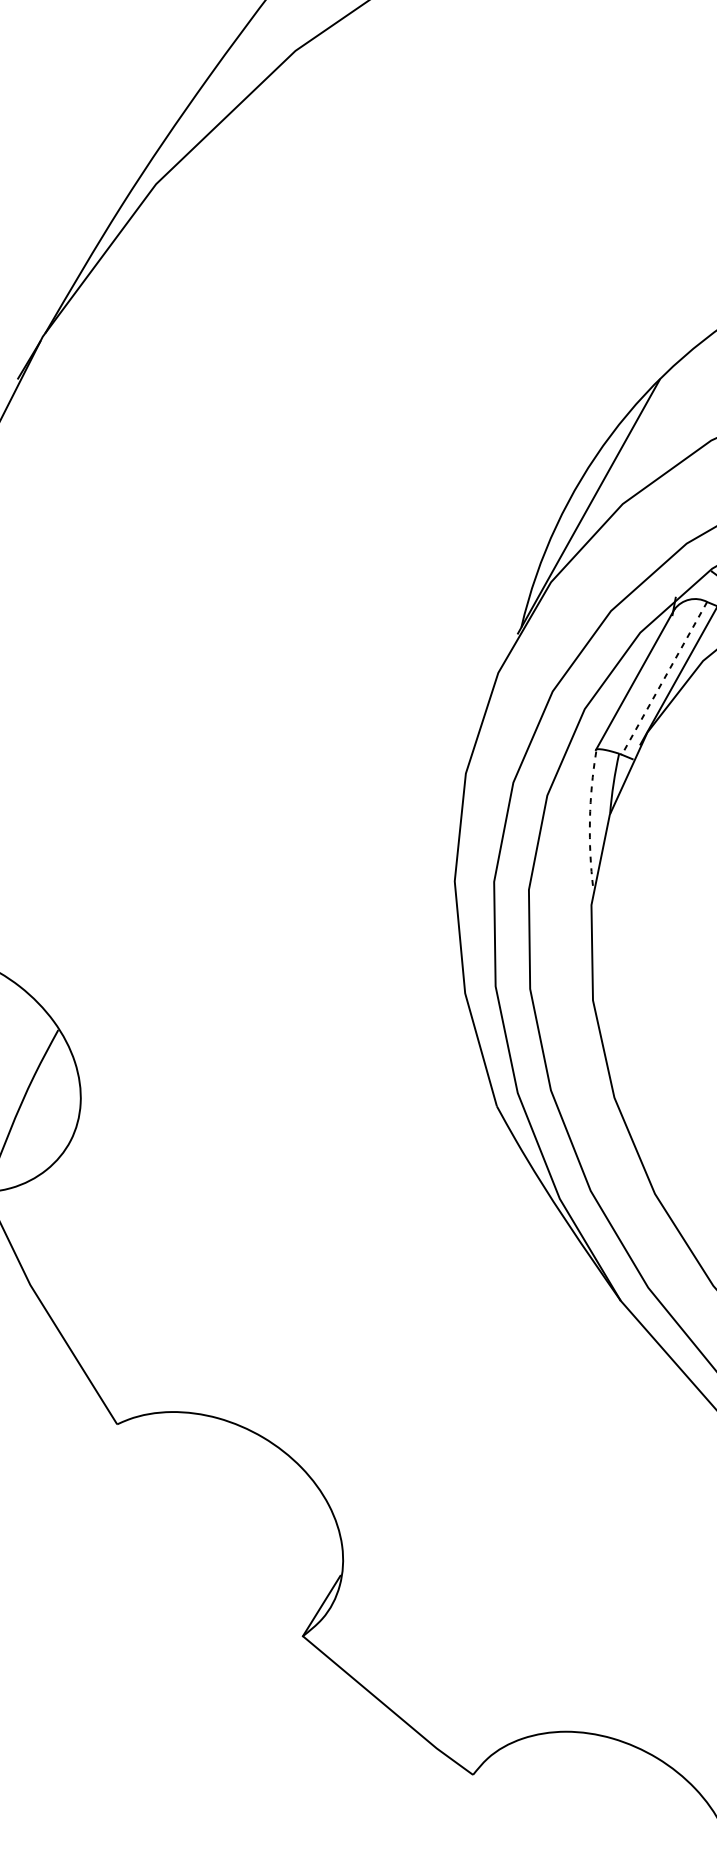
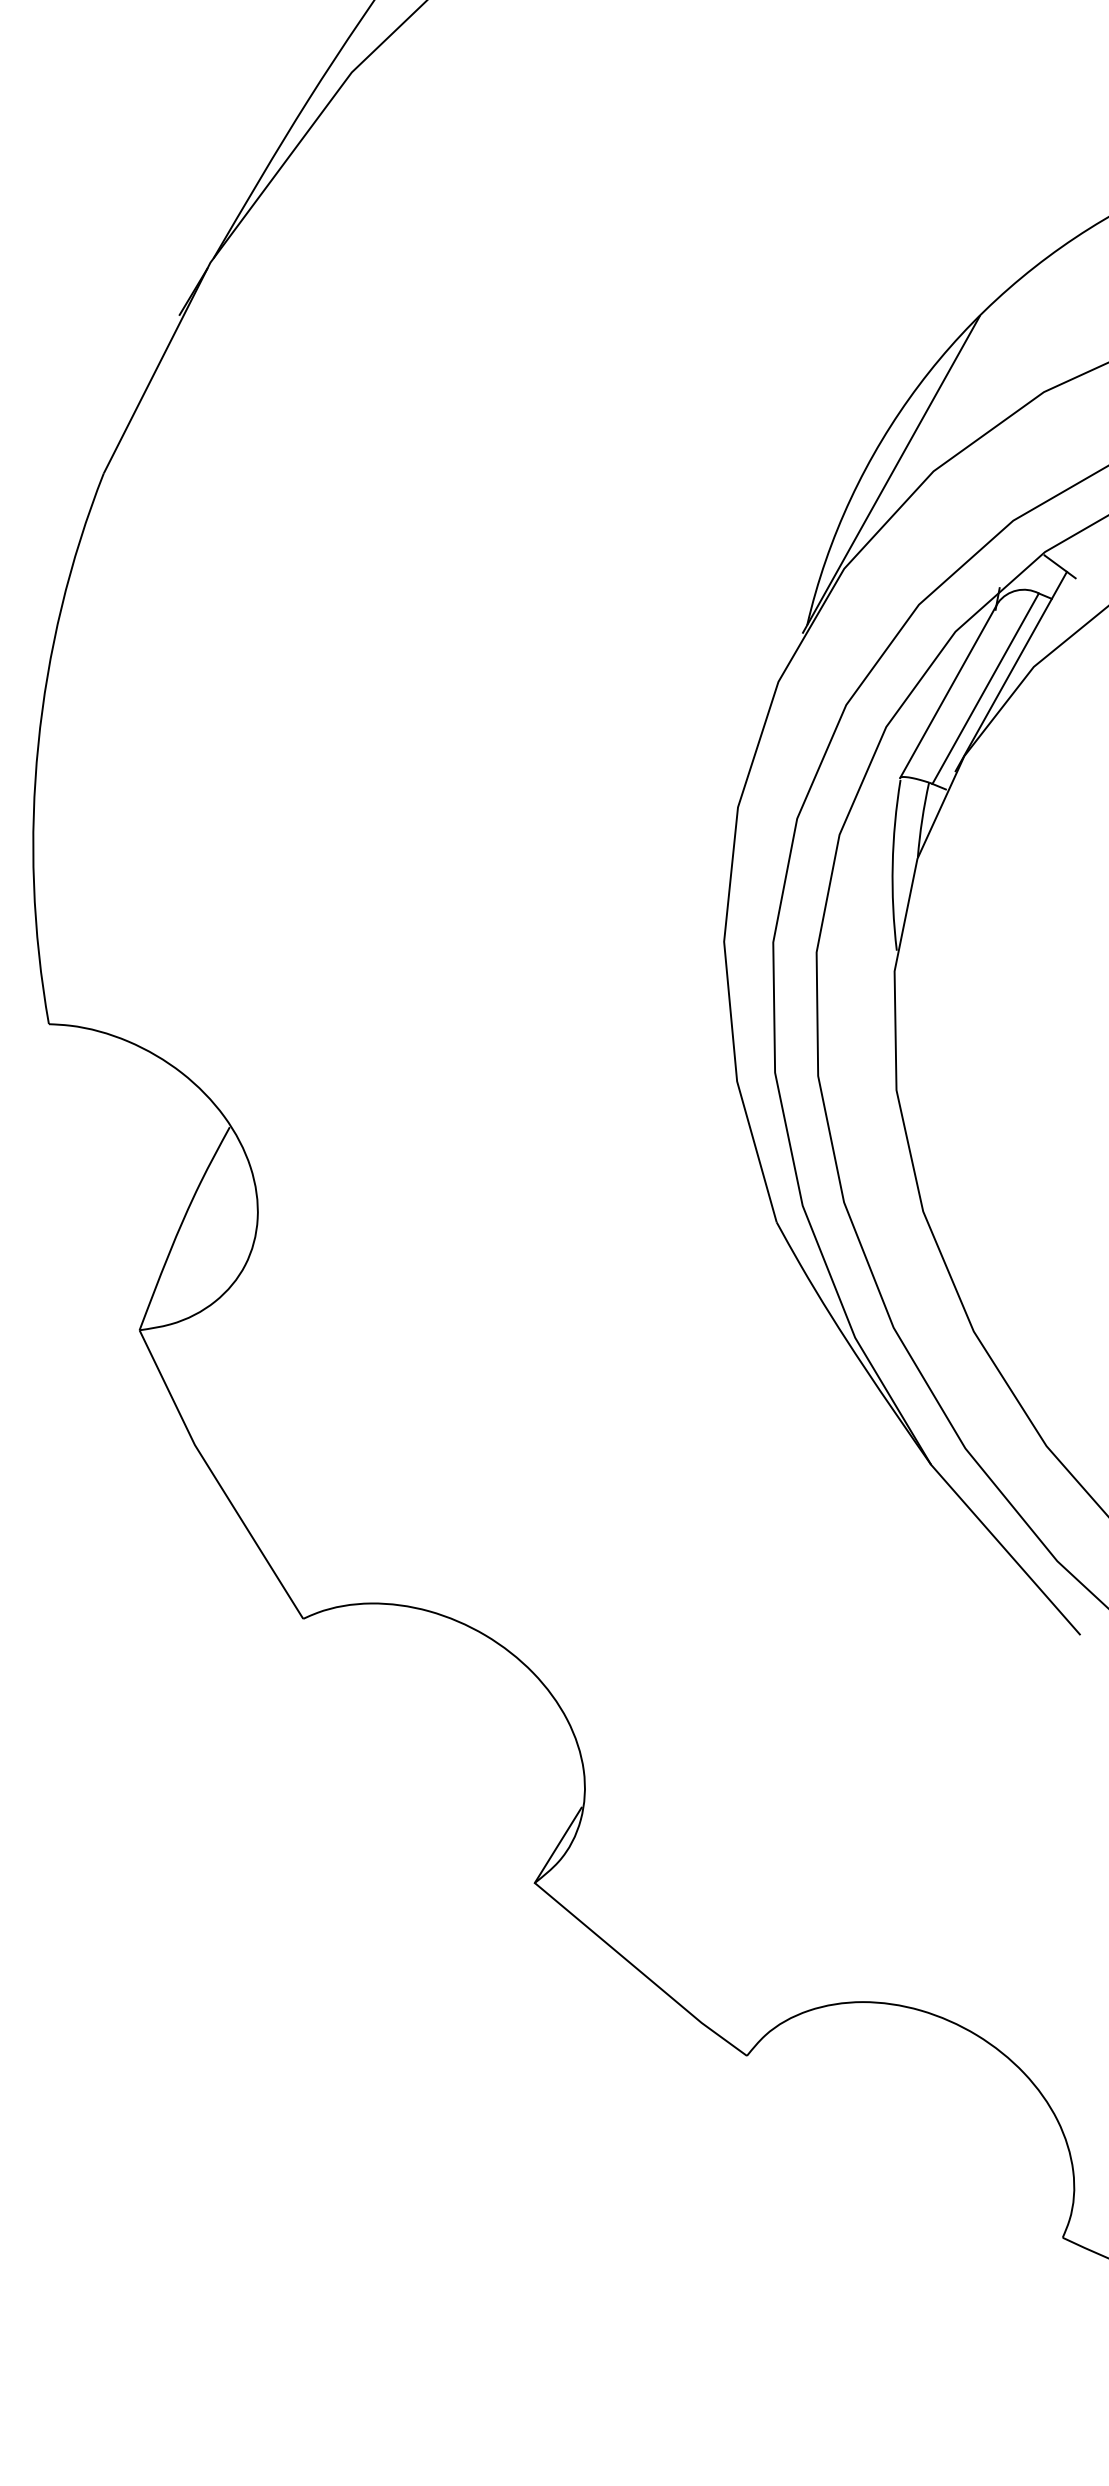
line: (664, 679) -> (985, 689), dashed -> solid
arc: (589, 820) -> (892, 865), dashed -> solid

